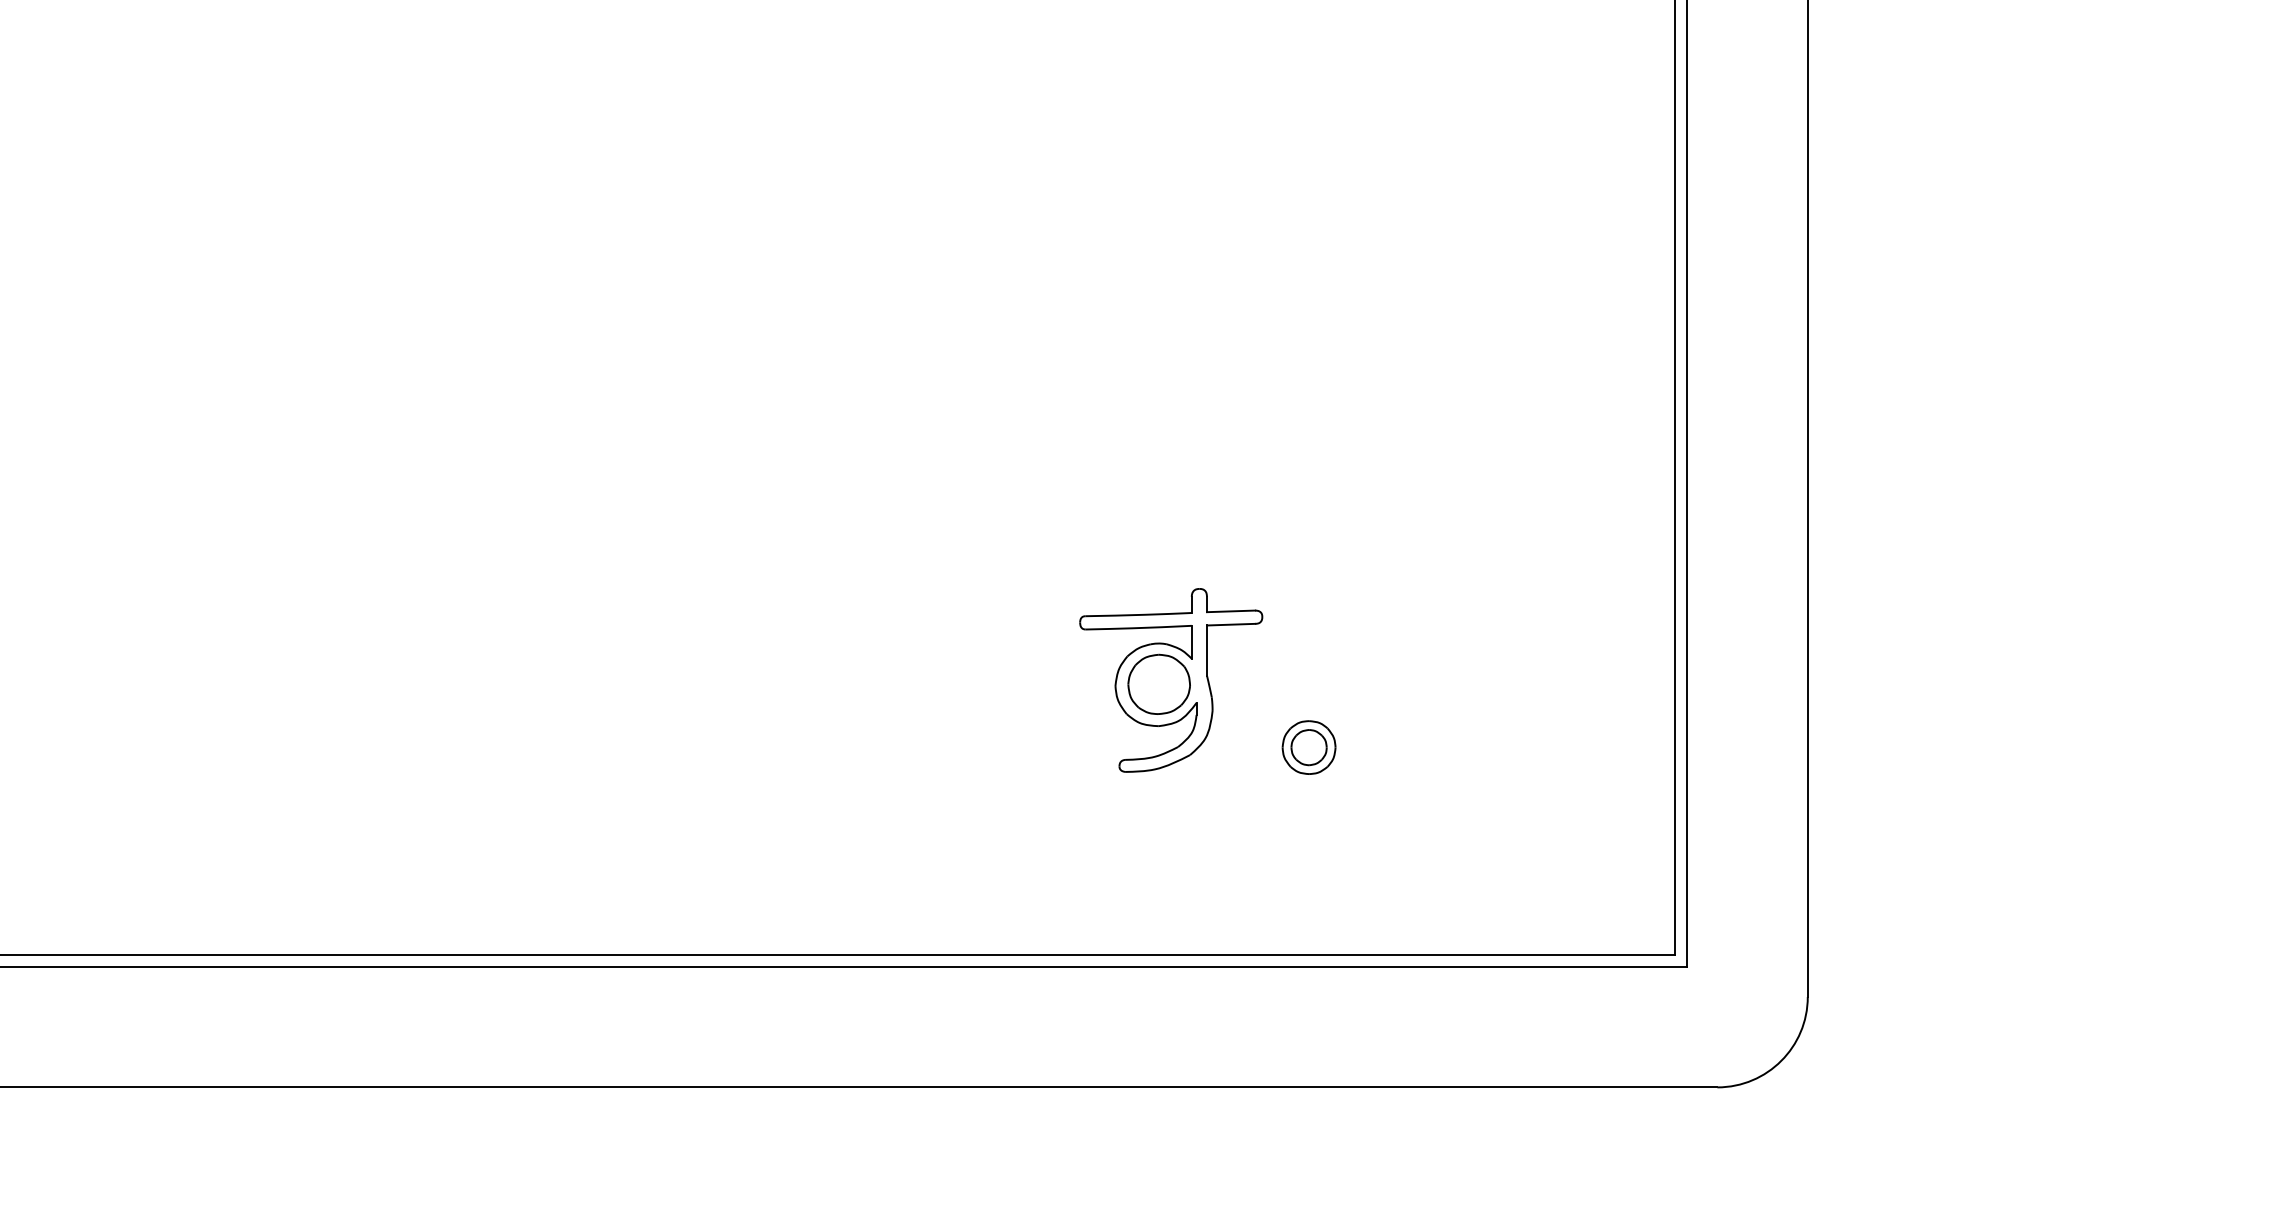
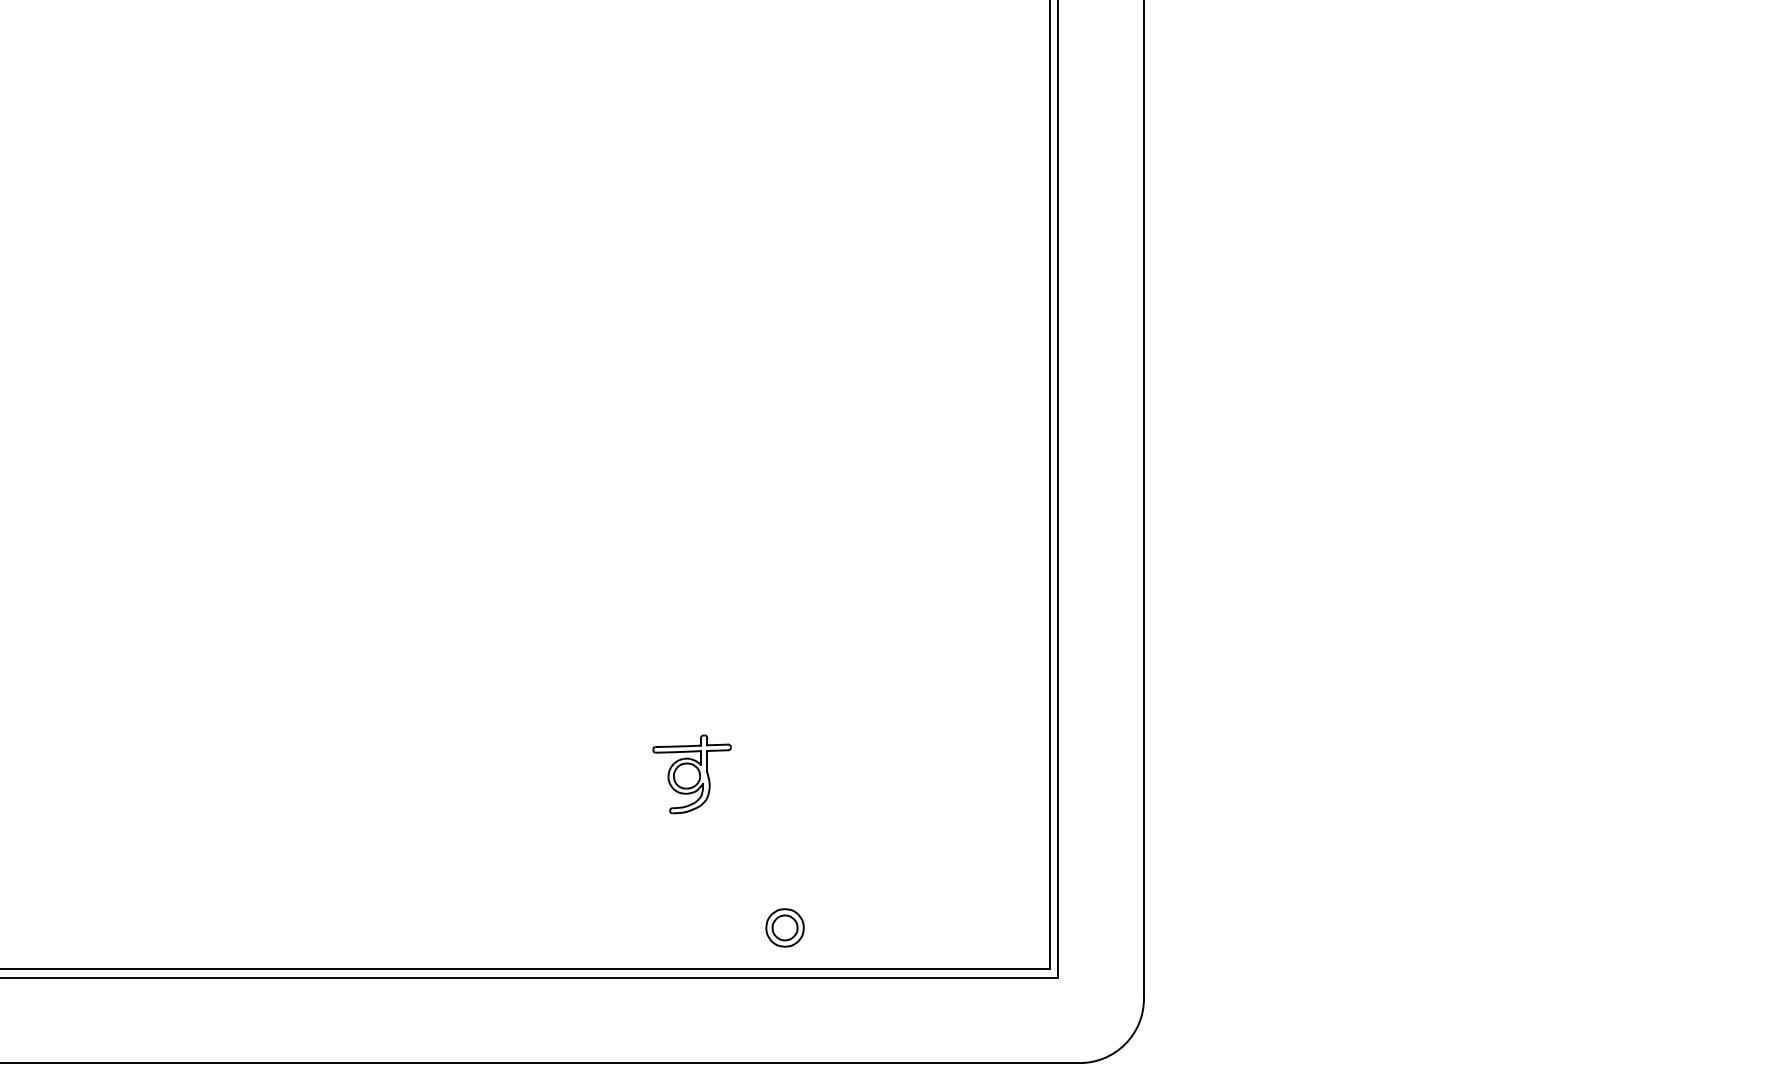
part: (1170, 680) -> (691, 774), size x0.6
part: (1308, 746) -> (784, 927), moved

